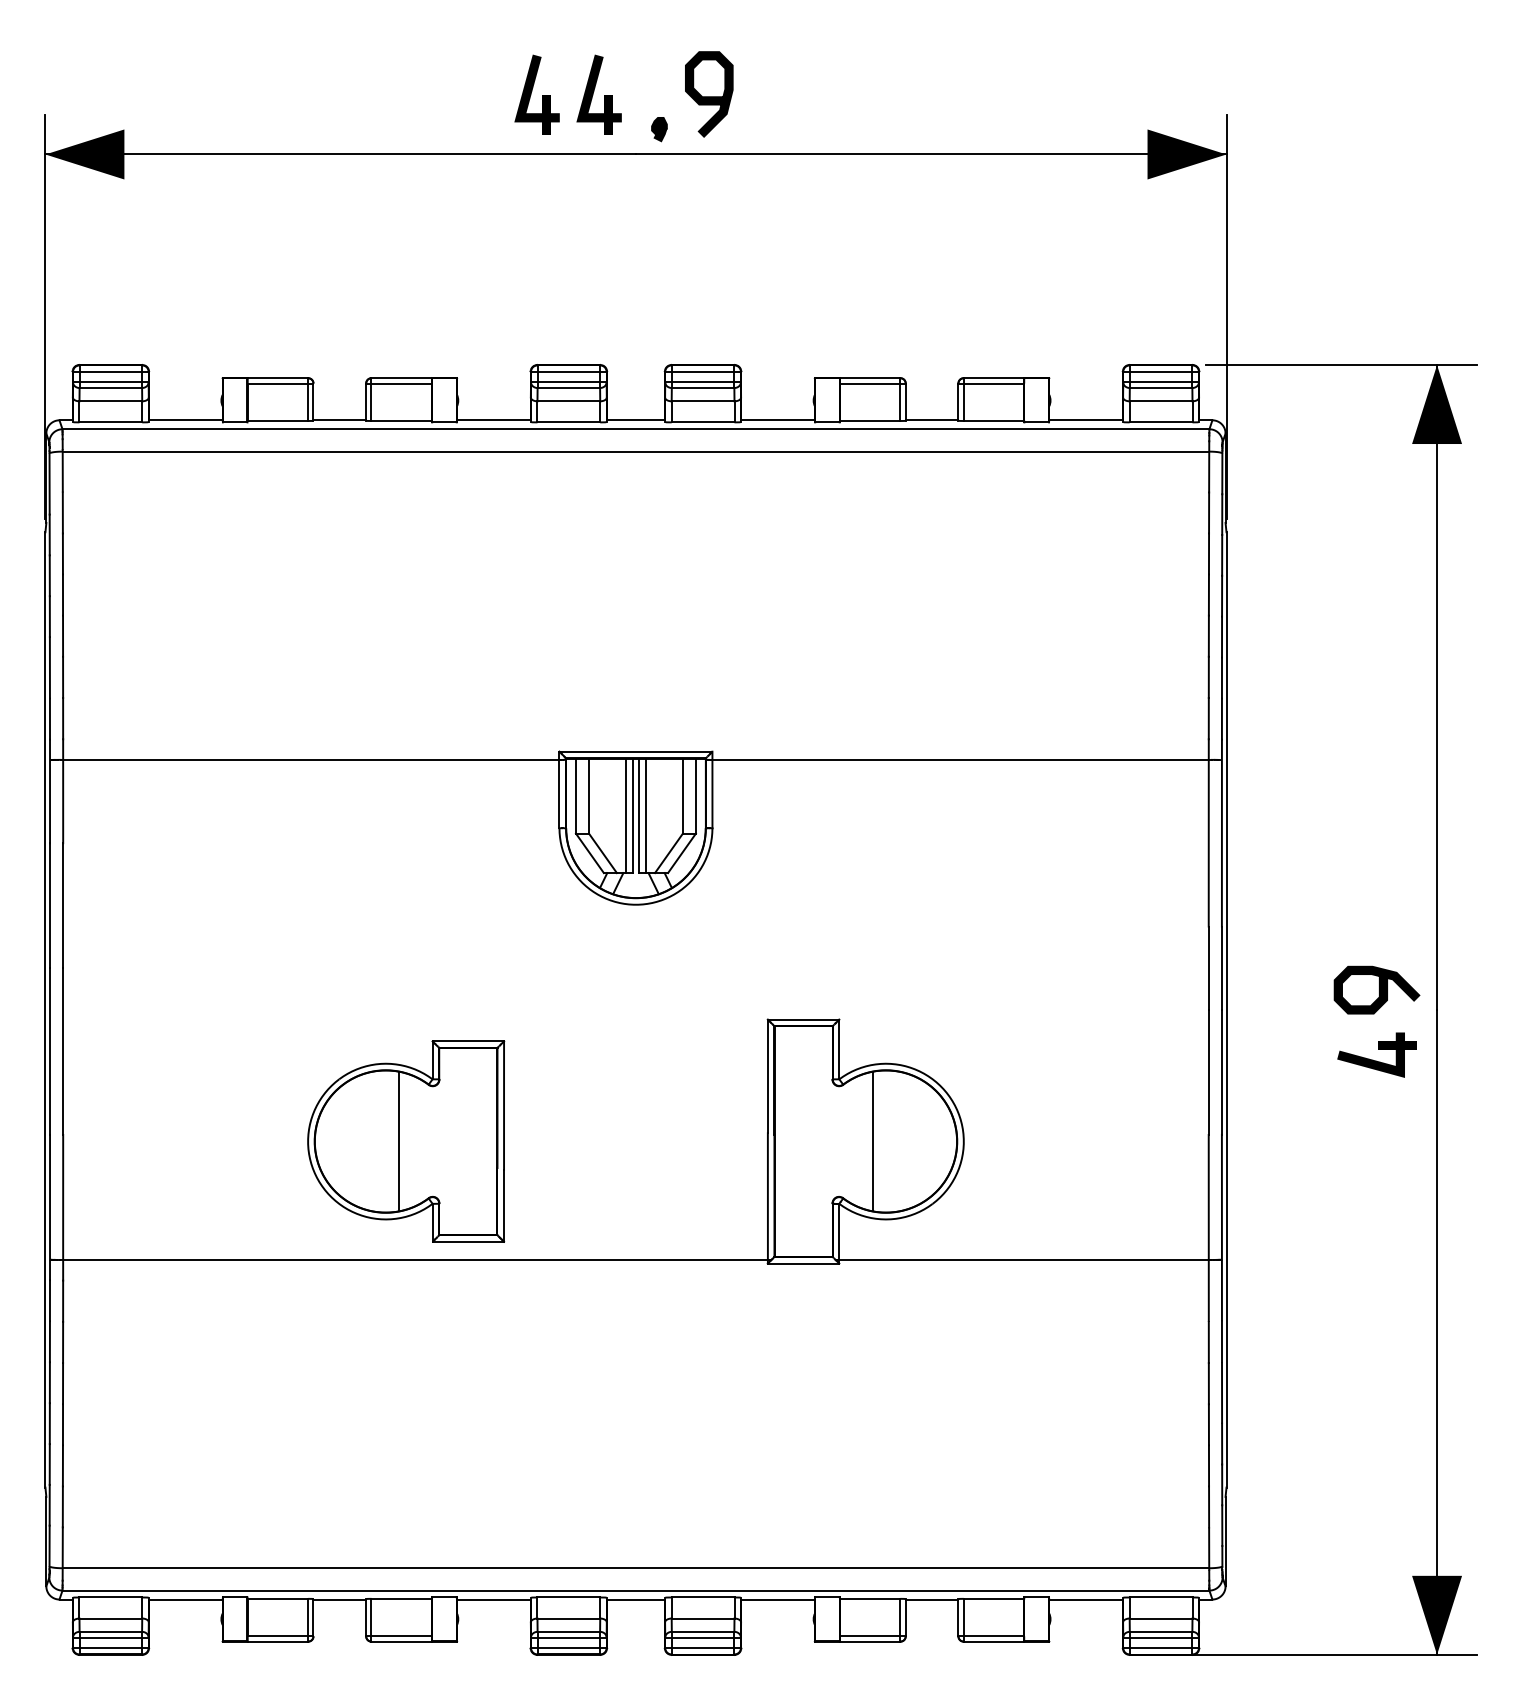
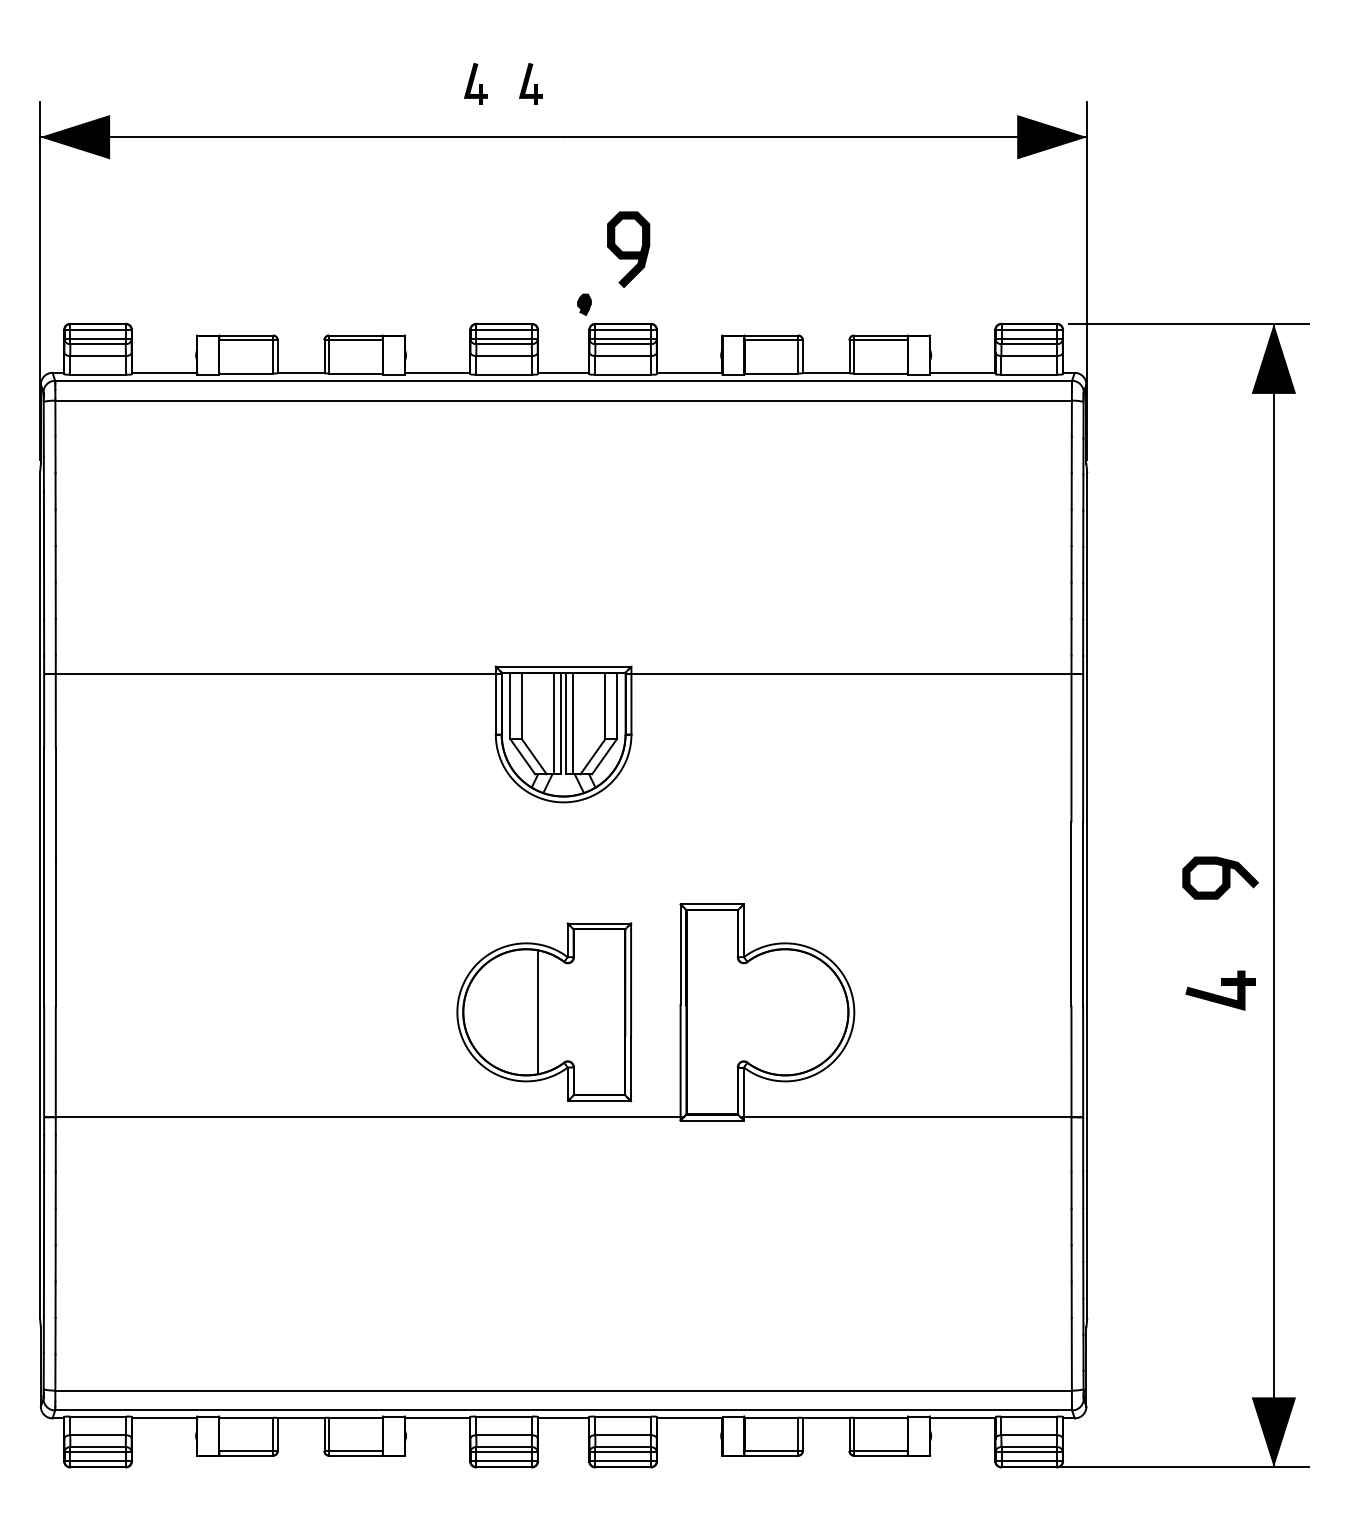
part: (536, 94) -> (475, 84), size x0.6
part: (598, 94) -> (530, 84), size x0.6
curve: (709, 96) -> (628, 251), moved
part: (659, 129) -> (584, 304), moved
part: (1376, 1054) -> (1220, 990), moved
part: (406, 1141) -> (544, 1012), moved
line: (872, 1141) -> (773, 1012), removed

